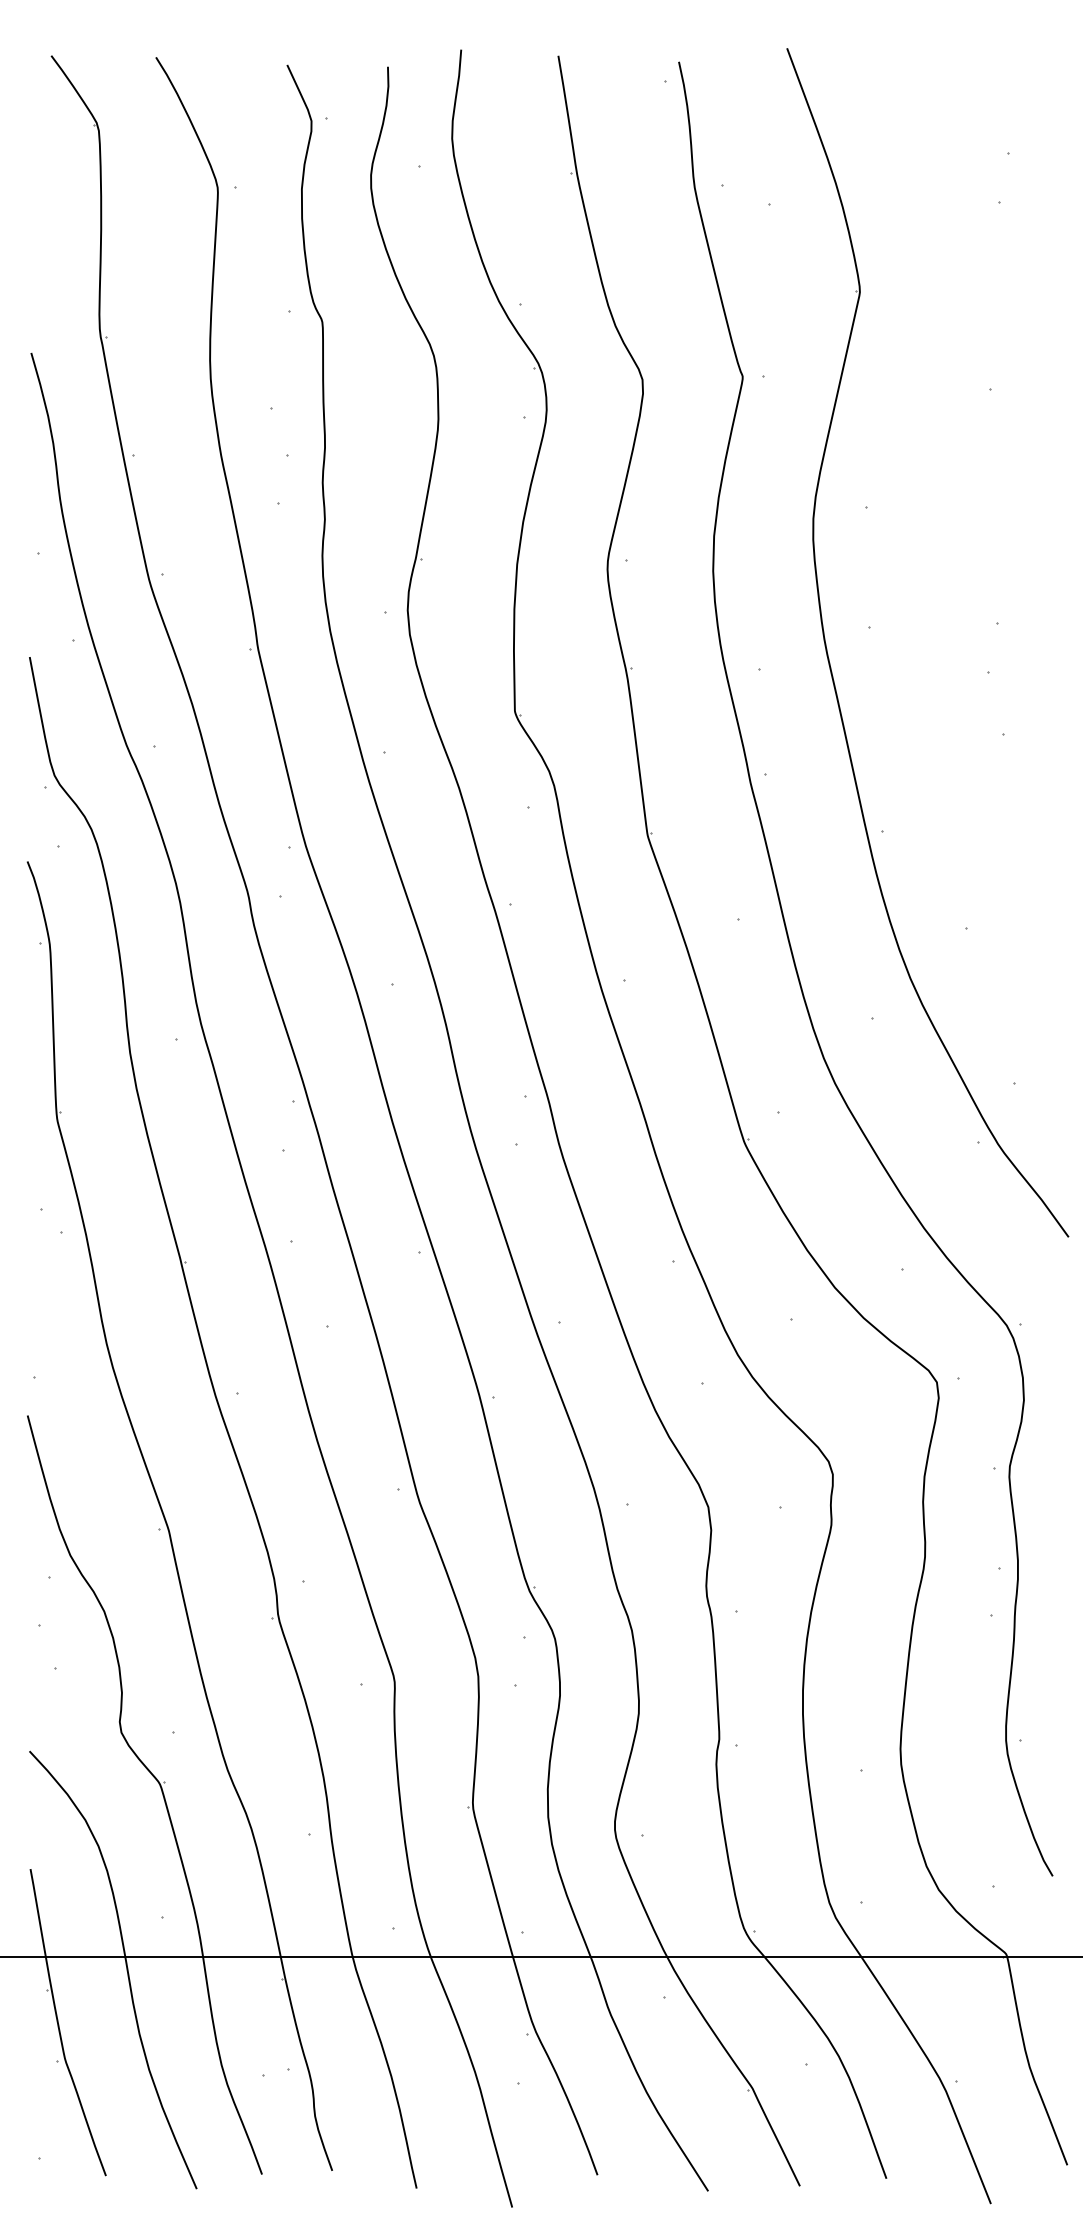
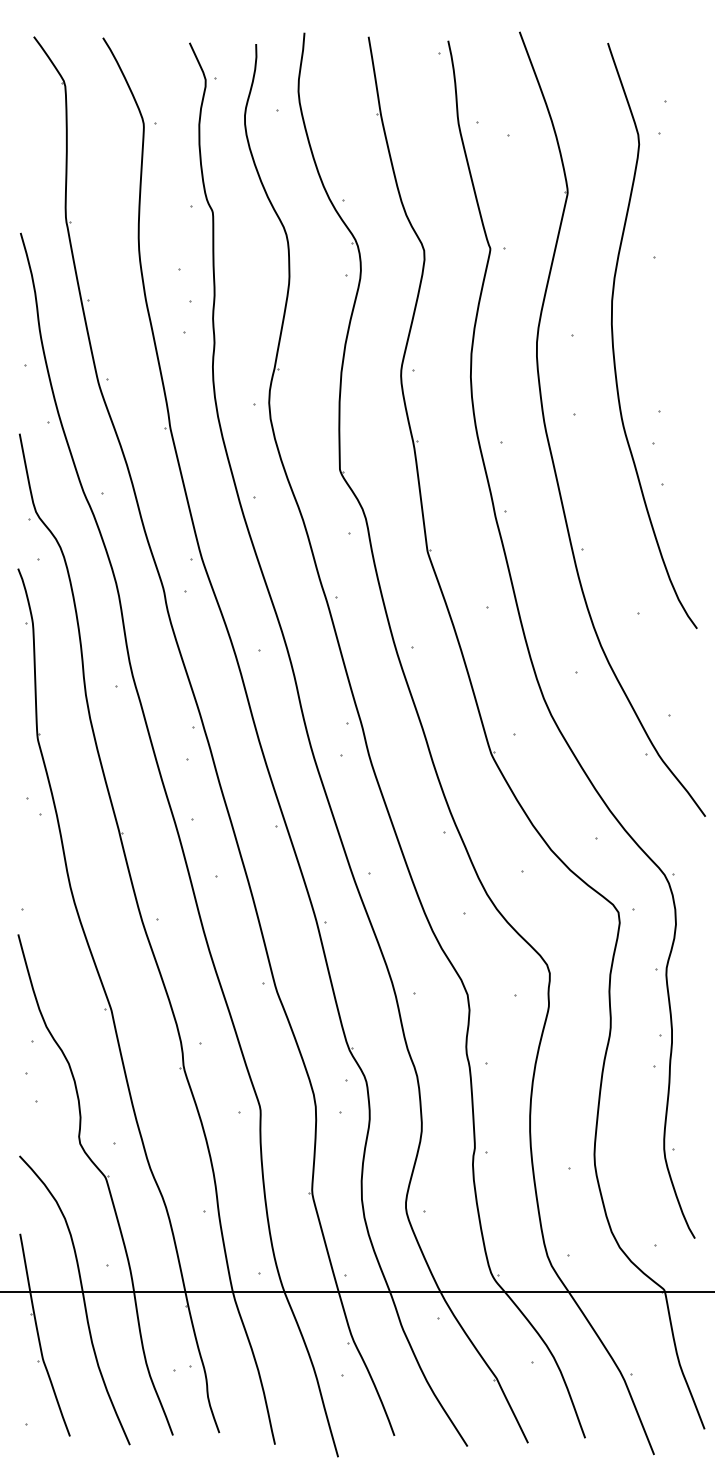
curve: (929, 509) -> (613, 336), added

